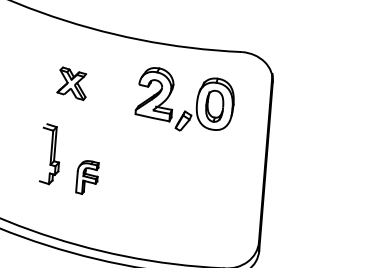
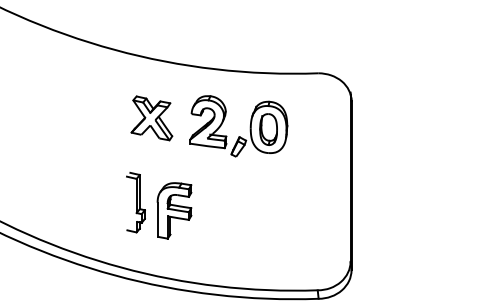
part: (71, 83) -> (151, 118), size x1.43
part: (184, 110) -> (238, 136), moved
part: (50, 154) -> (135, 202), moved
part: (87, 177) -> (174, 210), size x1.67

